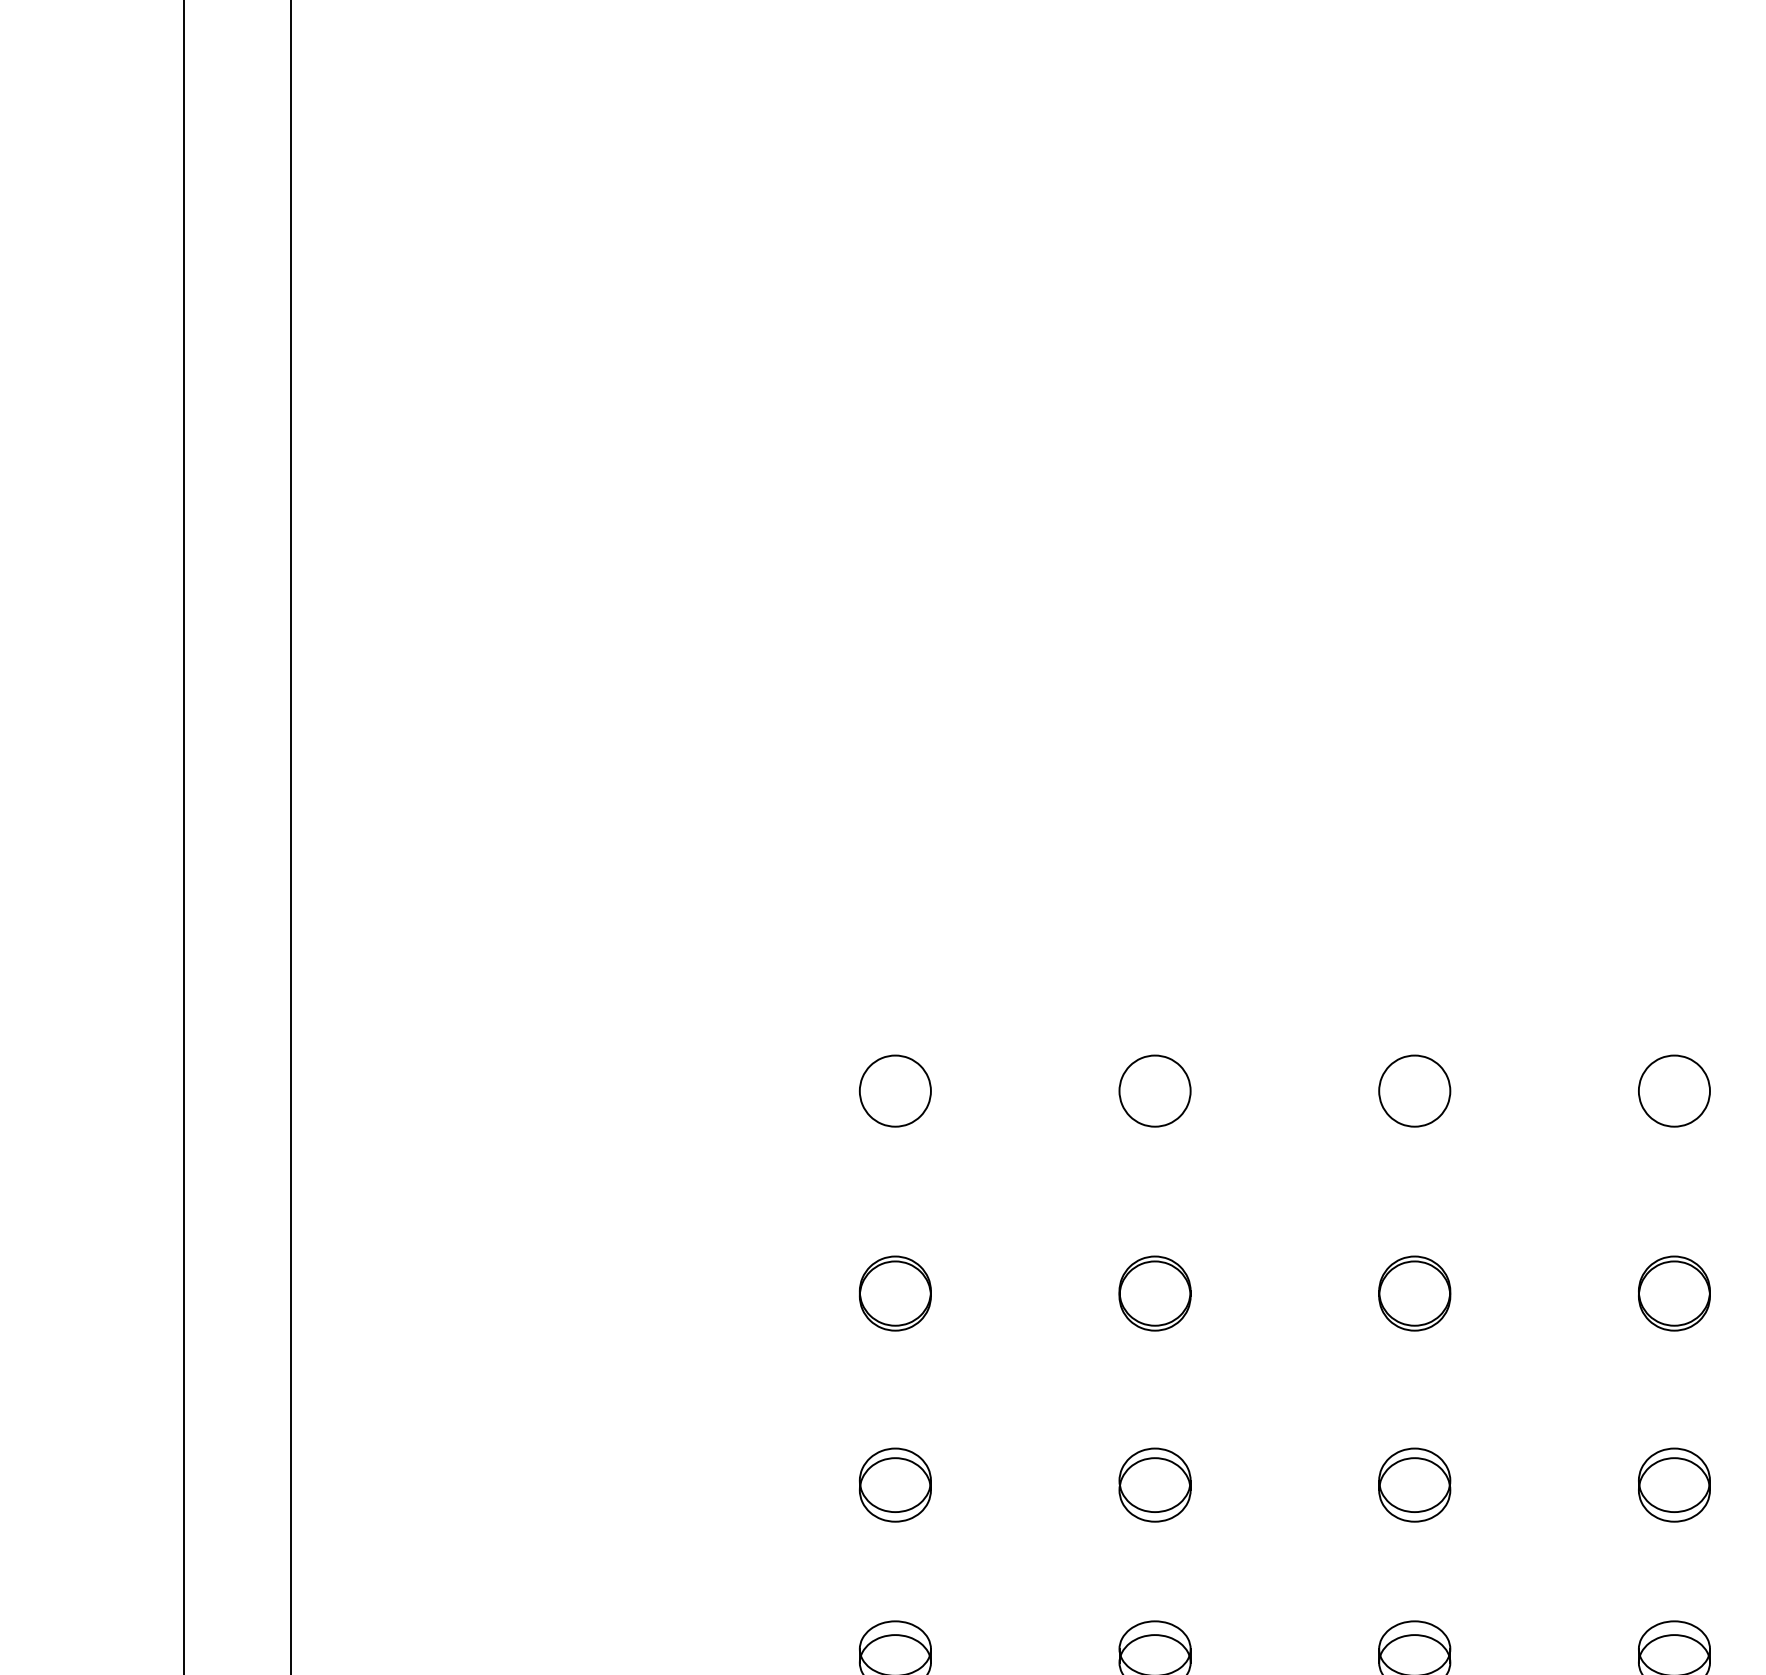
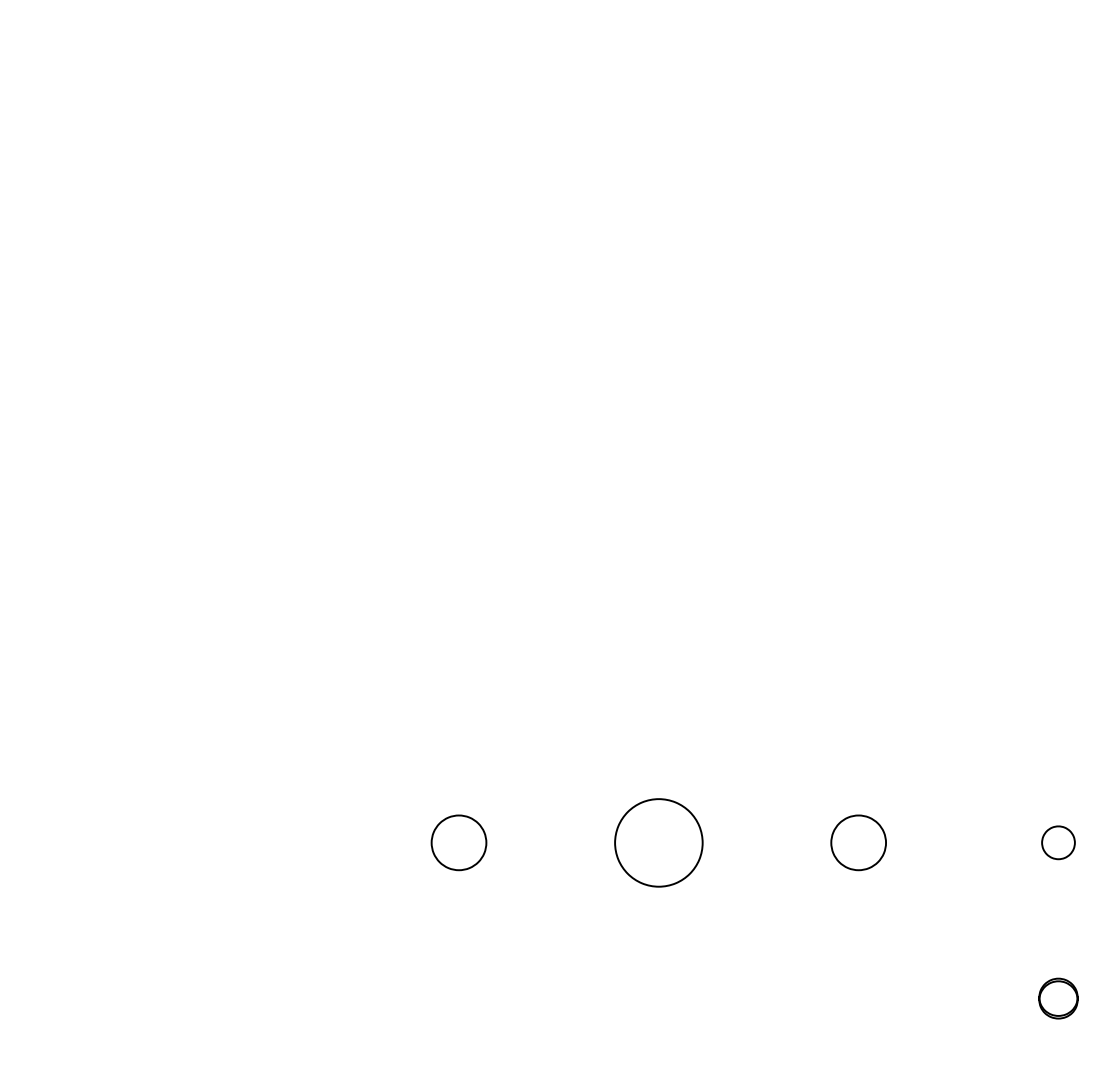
part: (1154, 1090) -> (658, 842), size x1.6
part: (1674, 1090) -> (1058, 842), size x0.6
part: (894, 1293) -> (458, 998), removed
part: (1154, 1293) -> (658, 998), removed
part: (1414, 1293) -> (858, 998), removed
part: (1674, 1293) -> (1058, 998), size x0.7

